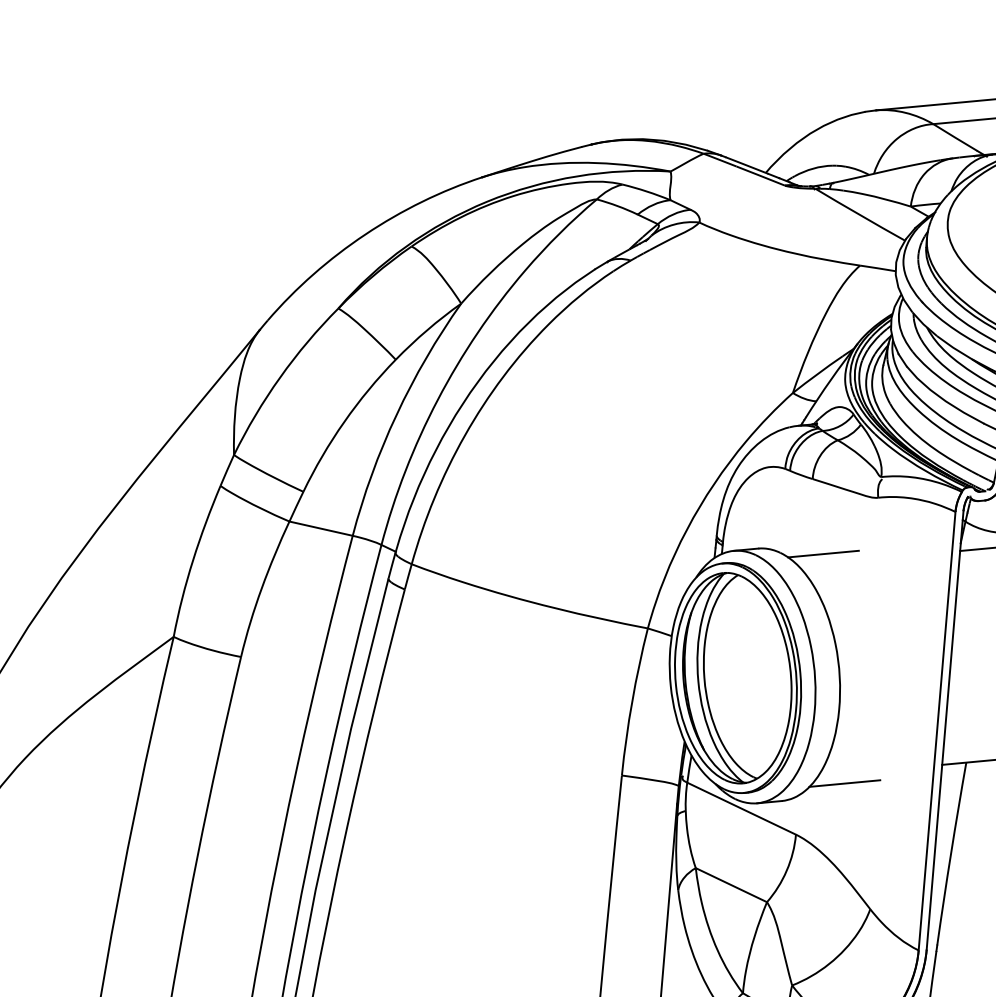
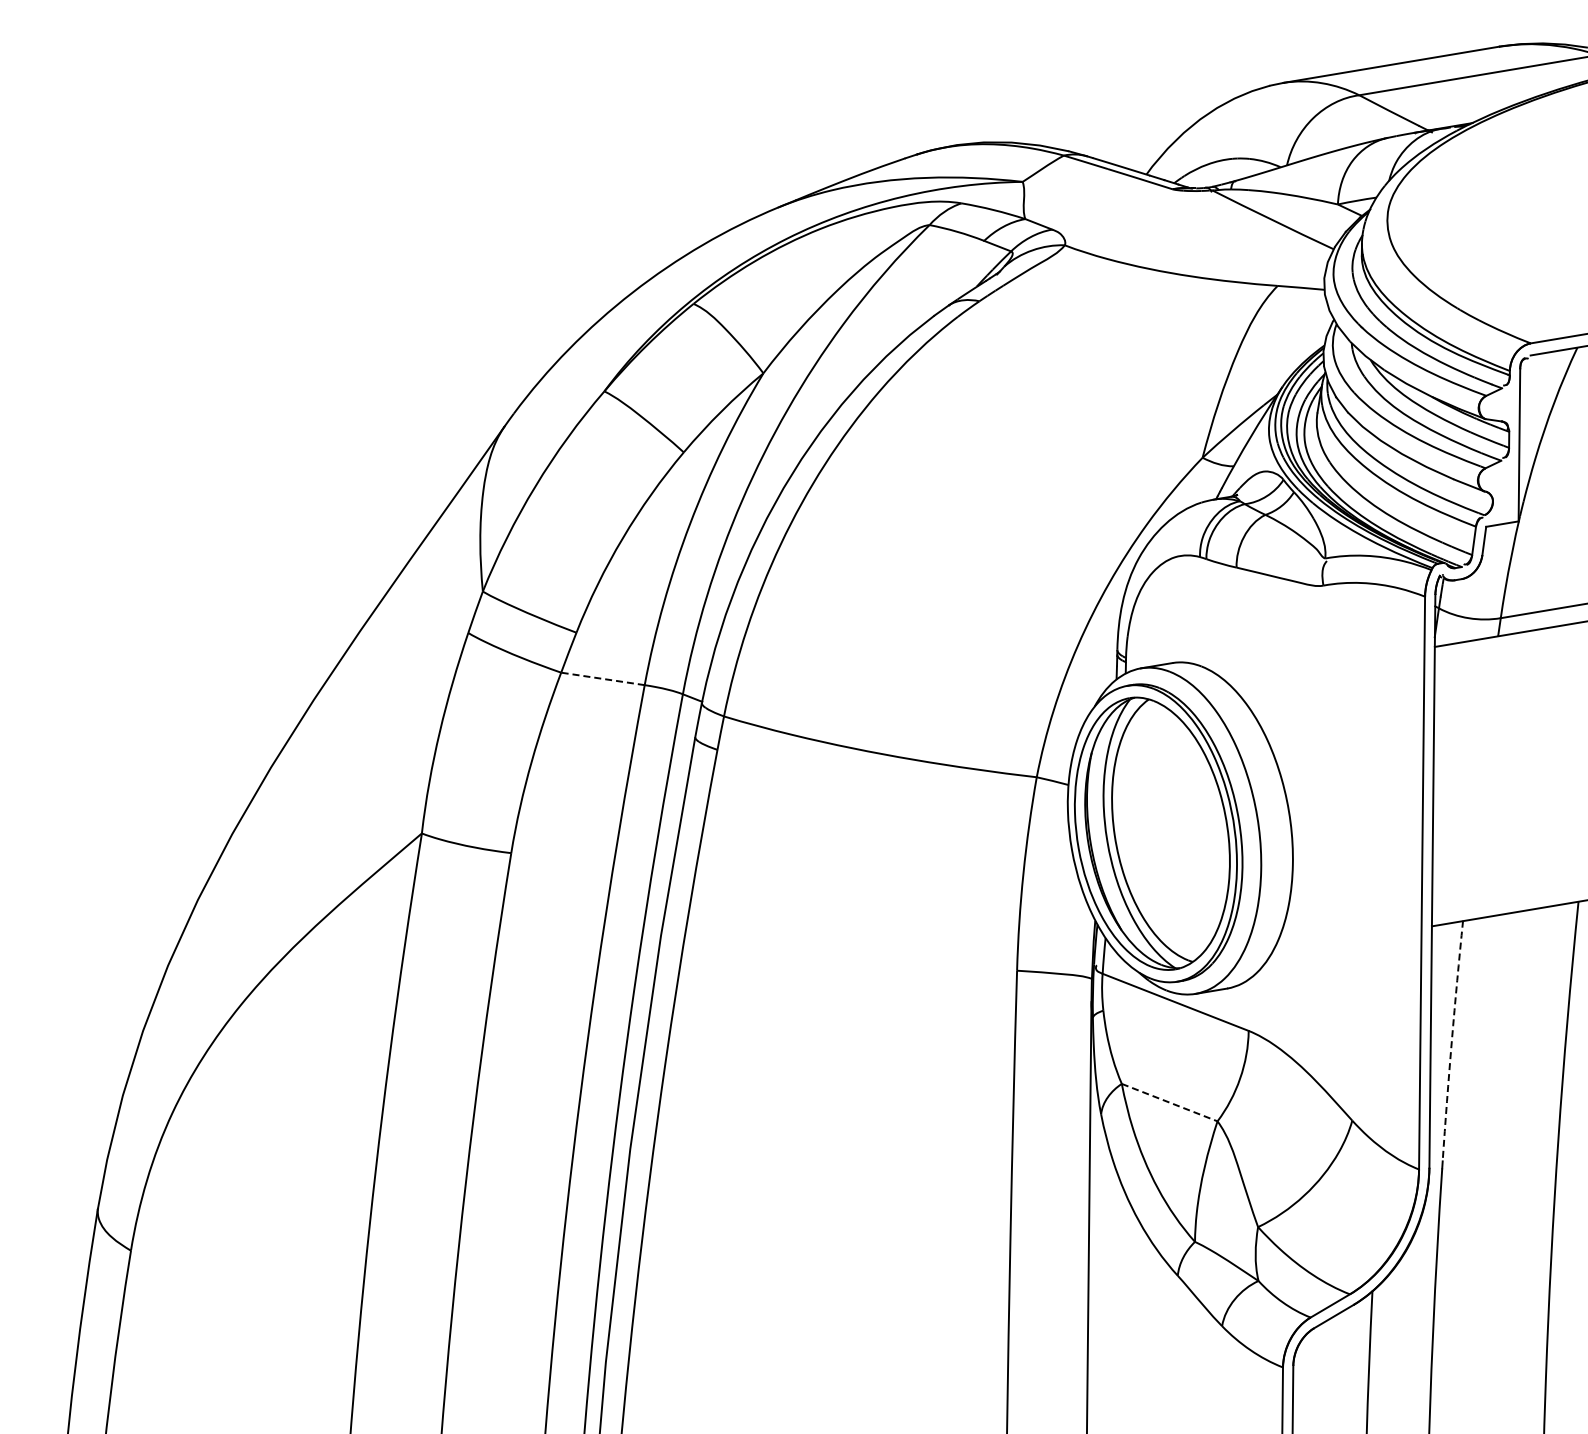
line: (320, 528) -> (602, 678), solid -> dashed
line: (823, 553) -> (1257, 663), removed
line: (844, 783) -> (1306, 959), removed
arc: (950, 853) -> (1451, 1040), solid -> dashed
line: (732, 885) -> (1170, 1102), solid -> dashed

